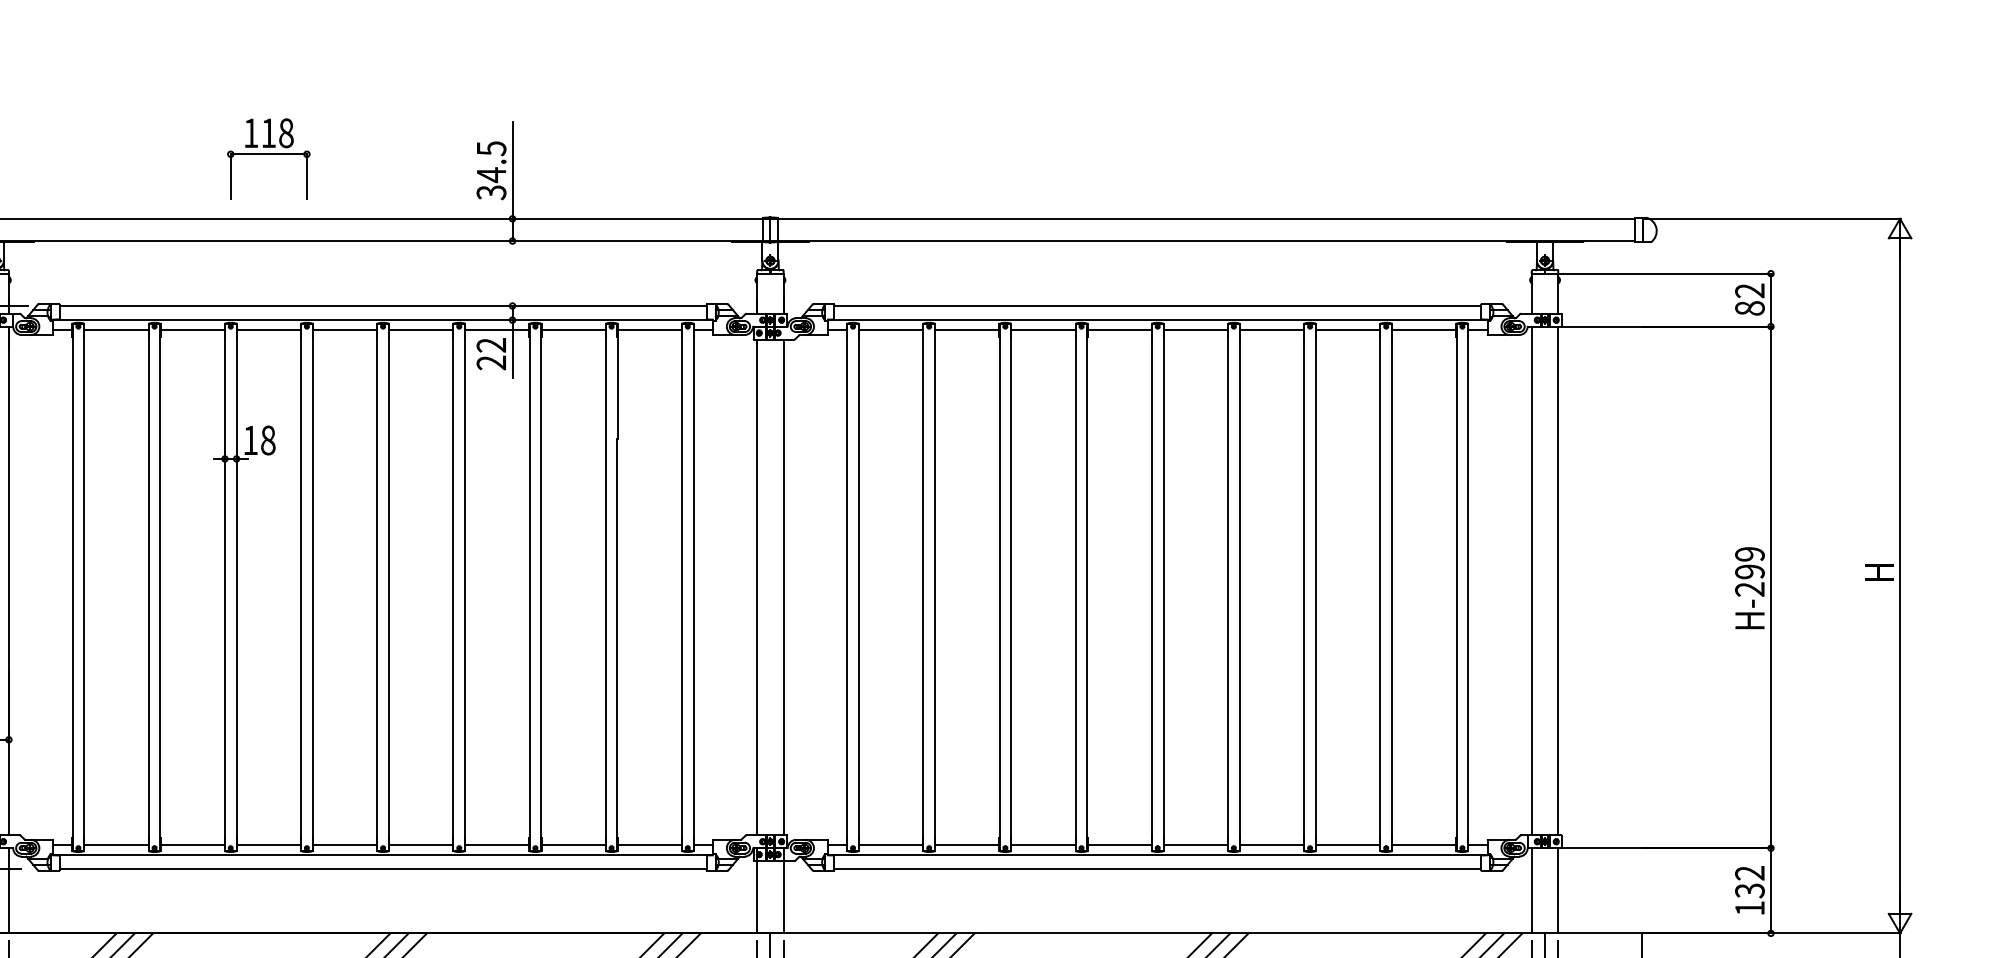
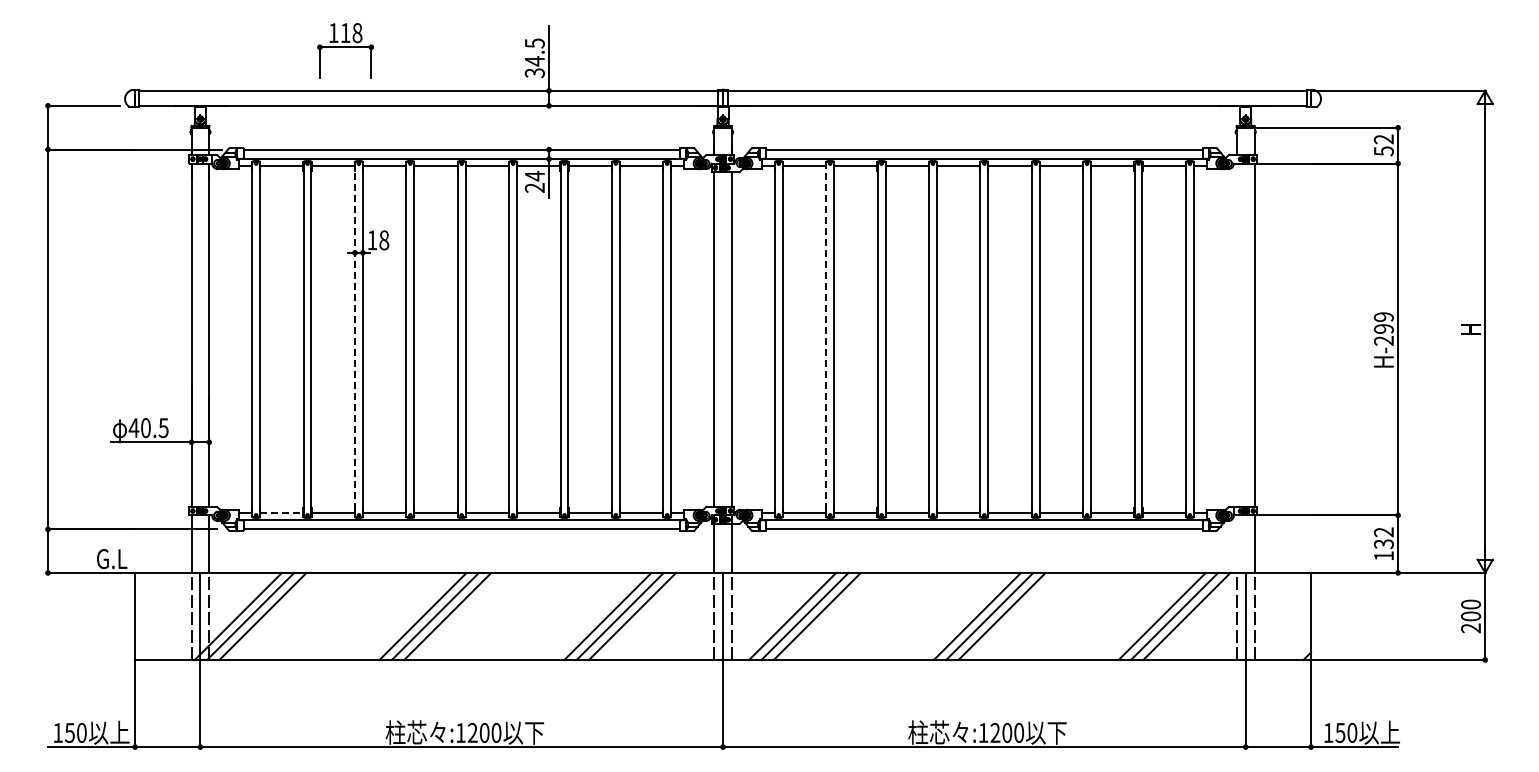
part: (268, 159) -> (345, 50), moved
text: (1749, 308) -> (1383, 151), 82 -> 52
text: (490, 344) -> (534, 175), 22 -> 24
line: (1531, 580) -> (1236, 334), removed
line: (225, 587) -> (355, 339), solid -> dashed
line: (923, 587) -> (826, 339), solid -> dashed
line: (115, 845) -> (281, 513), solid -> dashed
line: (1531, 889) -> (1236, 543), removed

